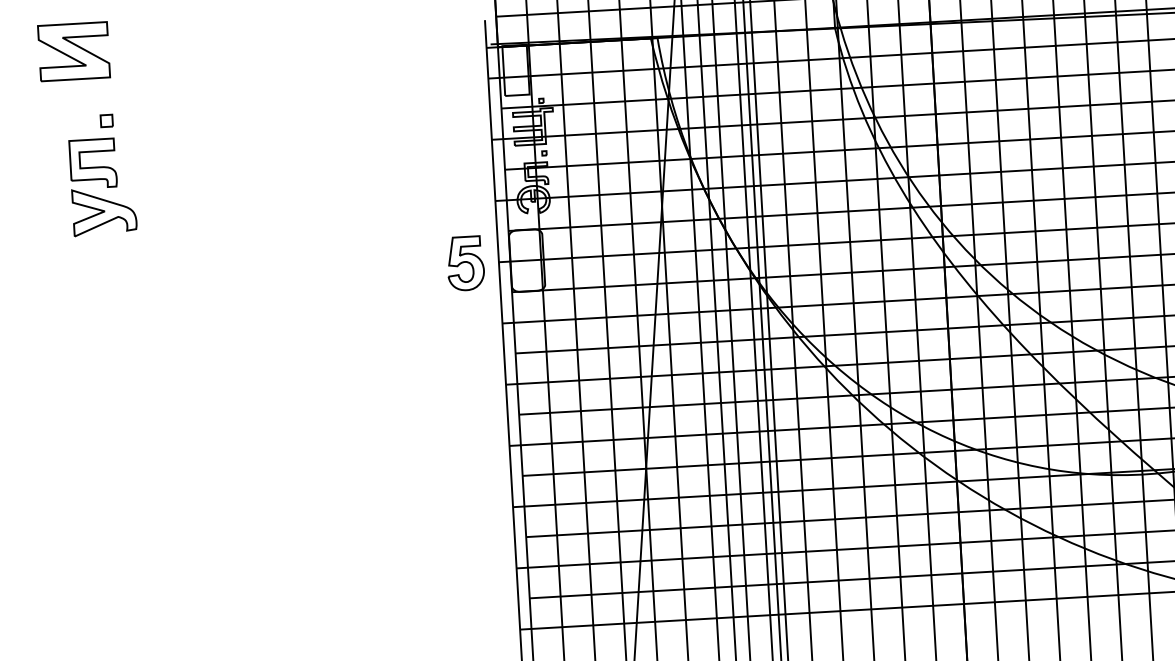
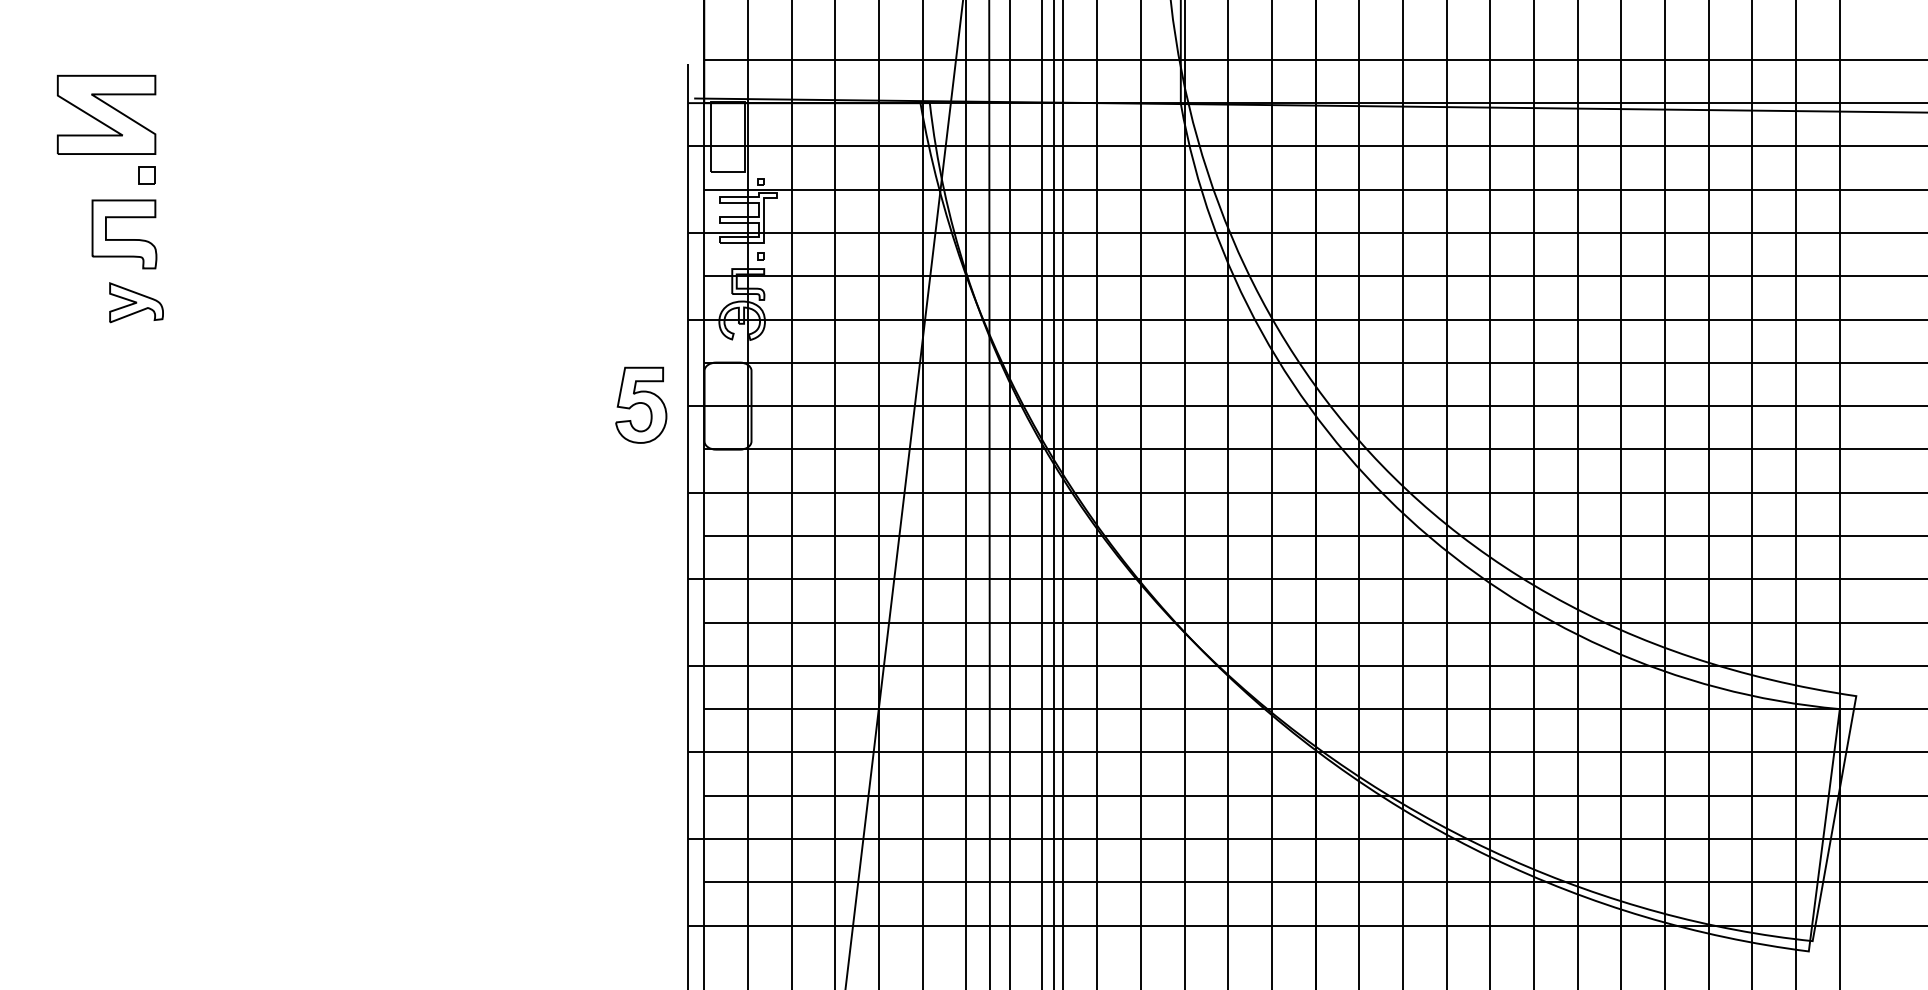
part: (73, 51) -> (106, 114), moved
part: (104, 211) -> (136, 302), size x0.6

